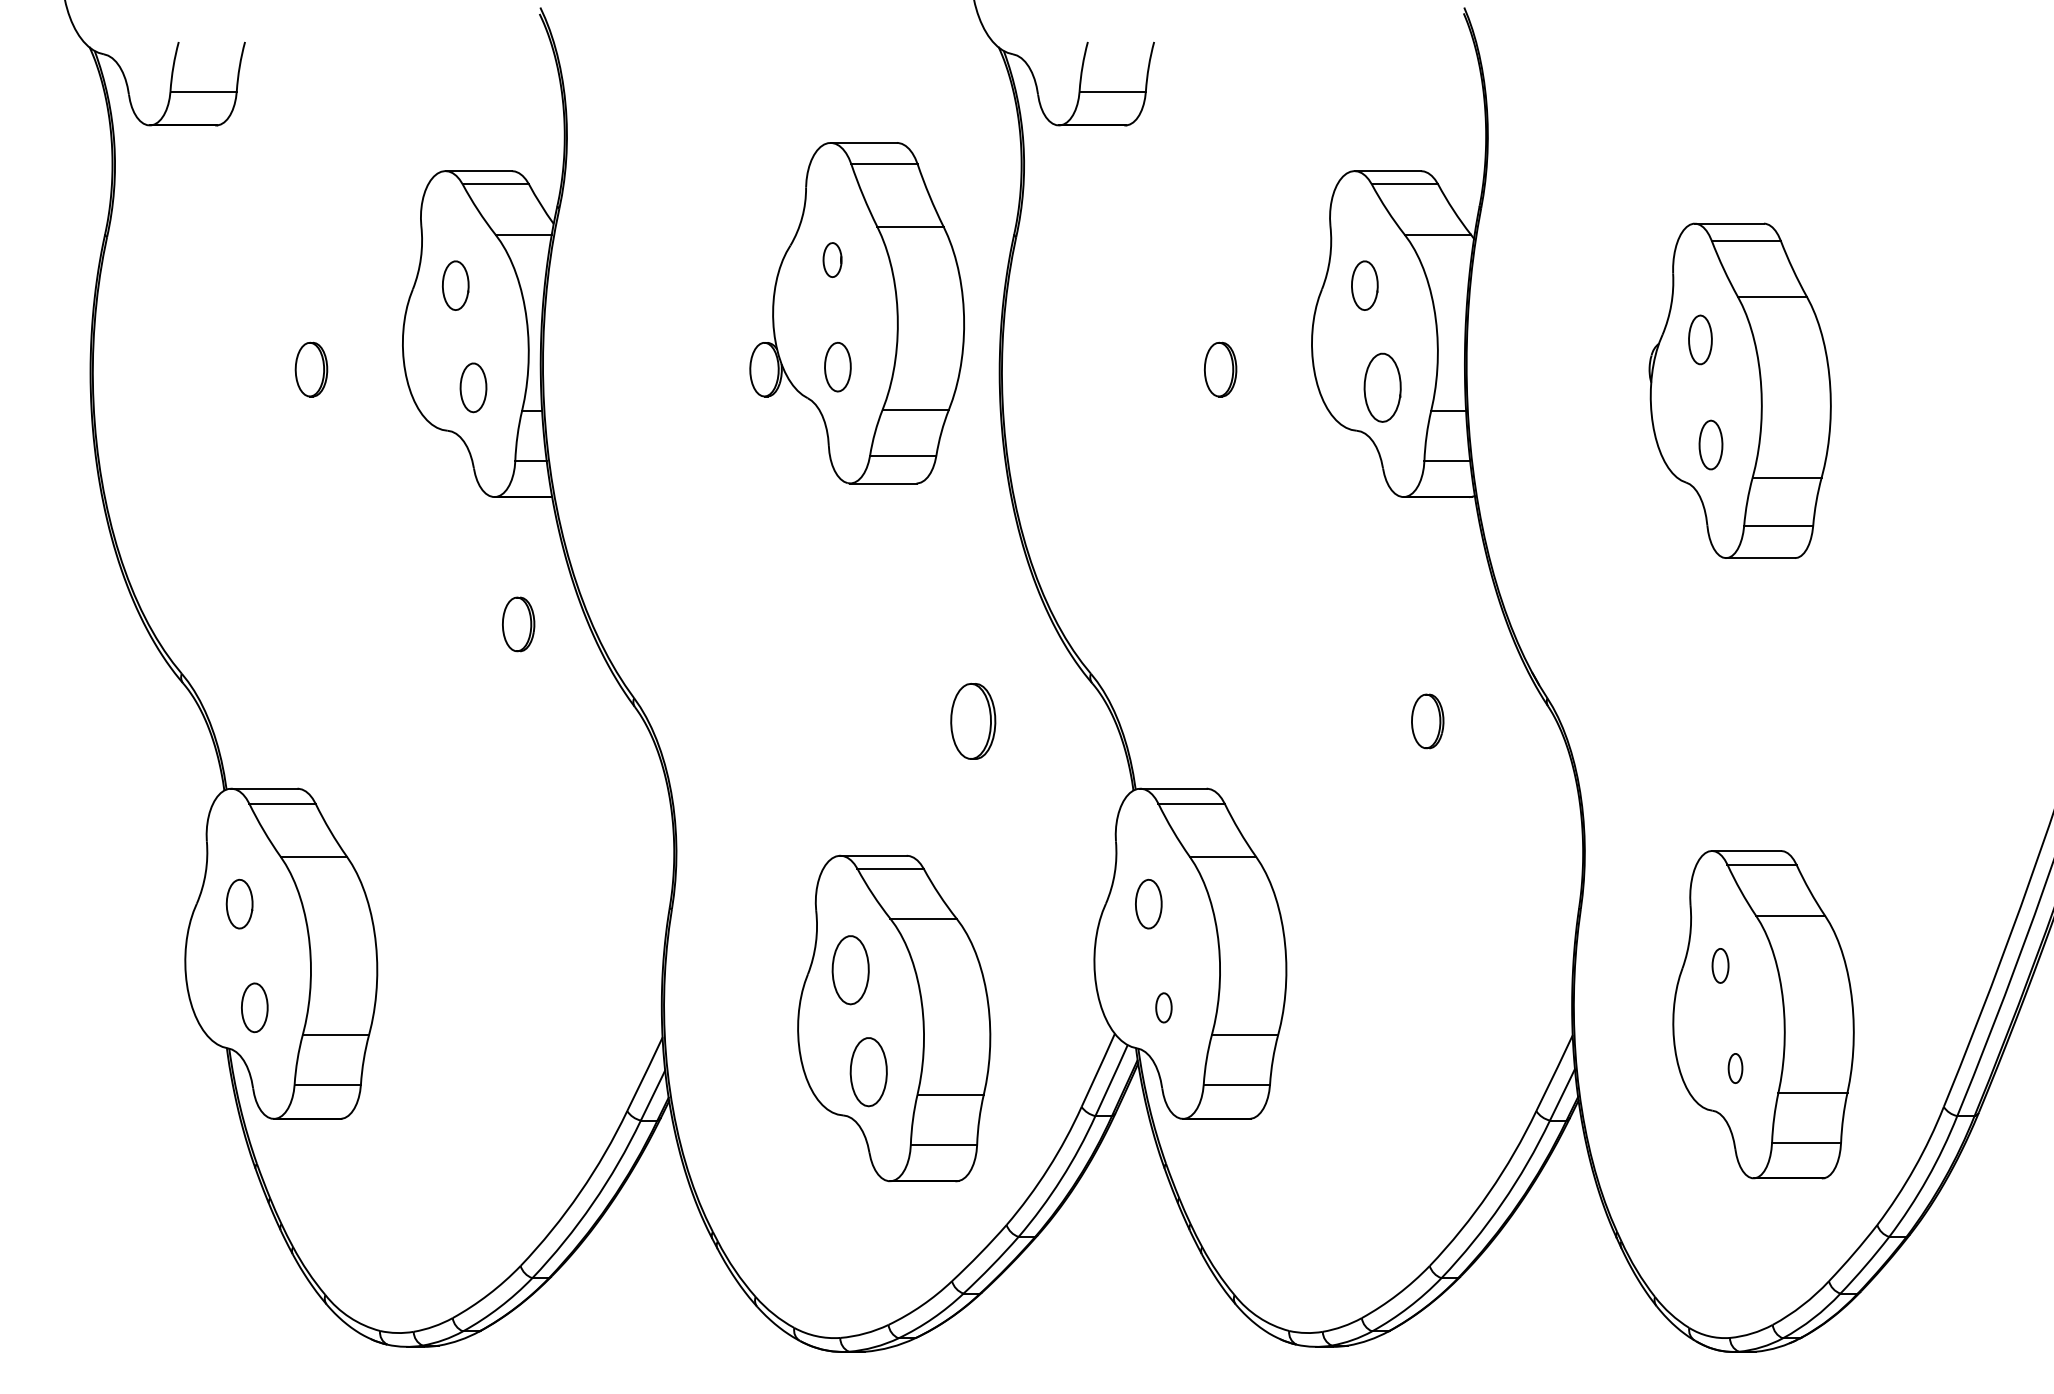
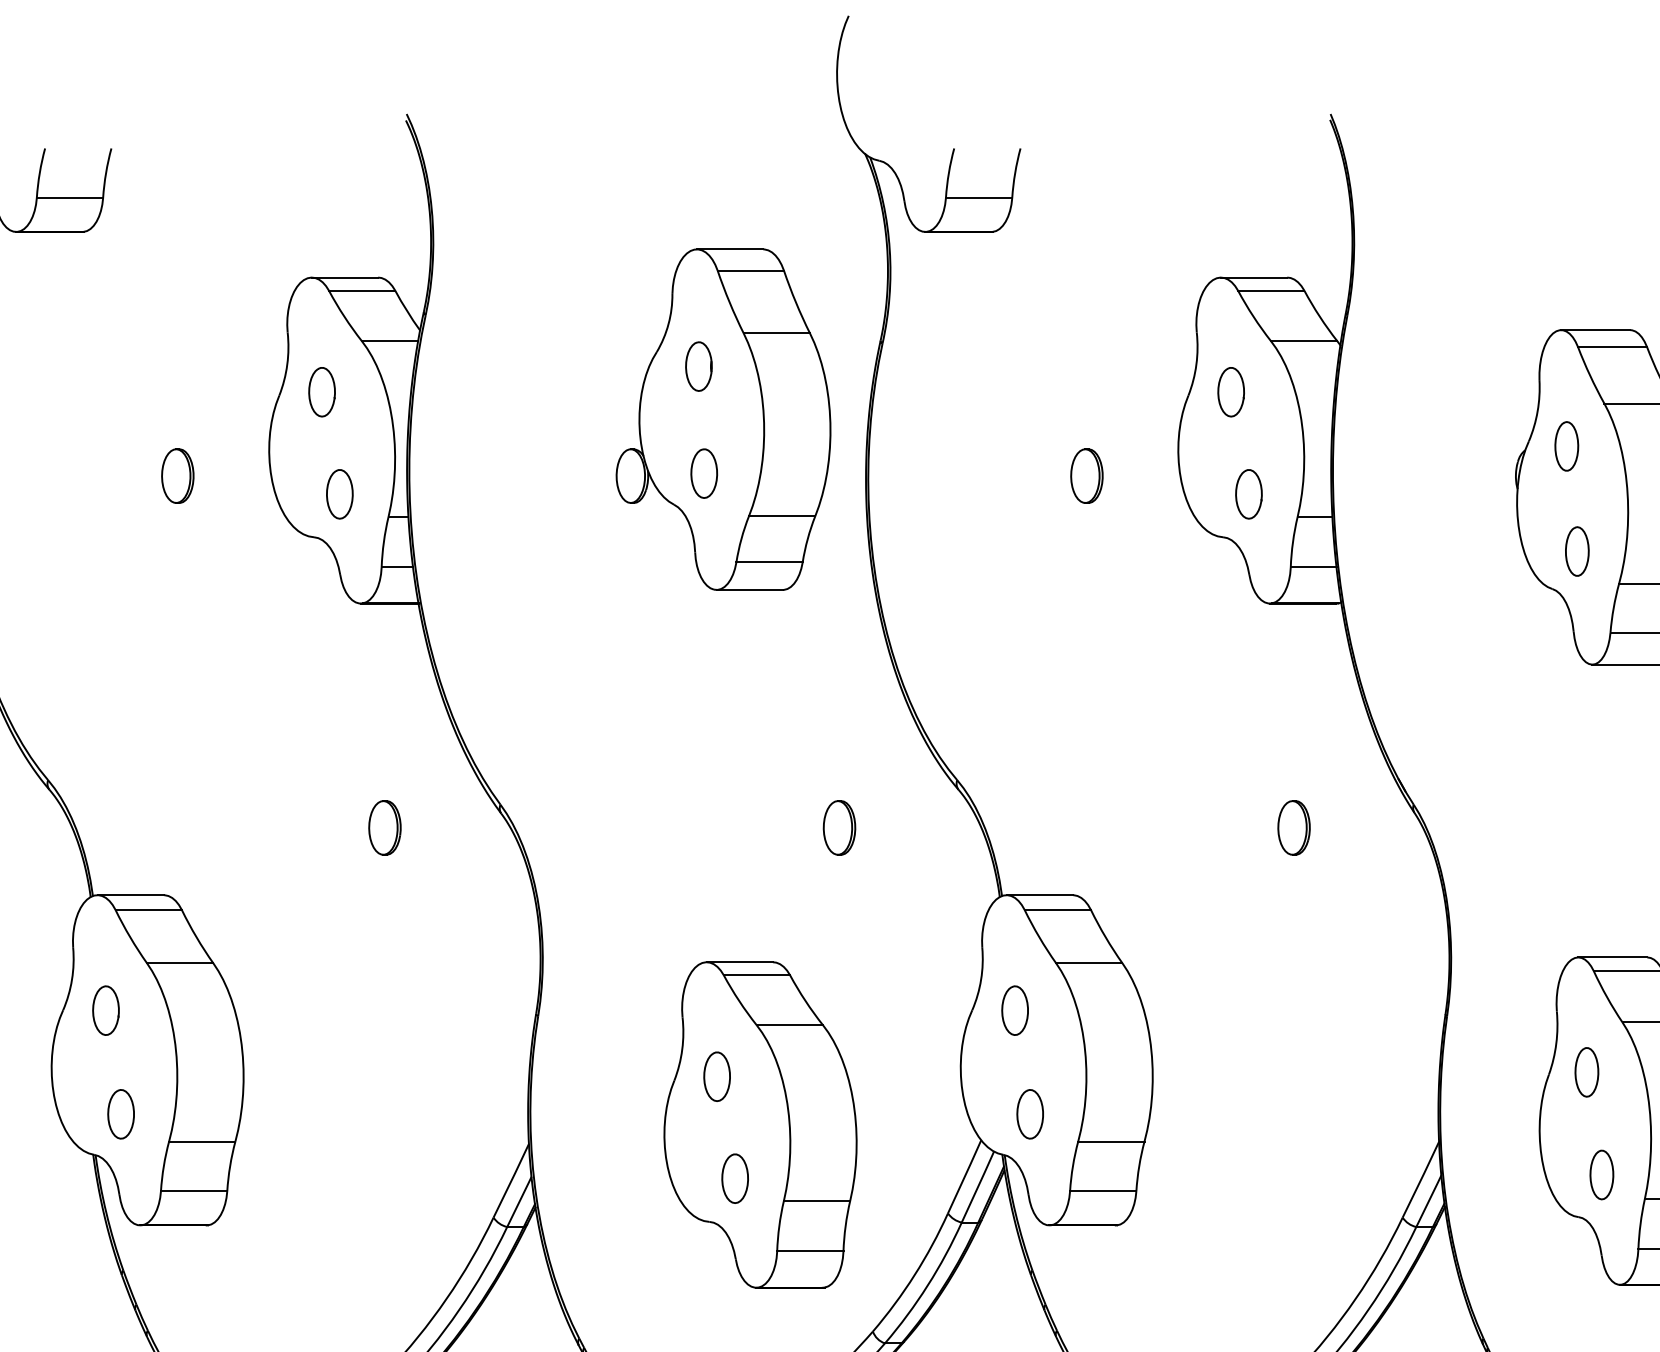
part: (832, 259) -> (698, 365), size x1.43
part: (1382, 387) -> (1248, 493), size x0.71
part: (518, 624) -> (384, 827), moved
part: (972, 721) -> (838, 827), size x0.71
part: (1720, 965) -> (1586, 1071), size x1.43
part: (850, 970) -> (716, 1076), size x0.71
part: (1163, 1007) -> (1029, 1113), size x1.67
part: (1735, 1068) -> (1601, 1174), size x1.67
part: (868, 1072) -> (734, 1178), size x0.71

